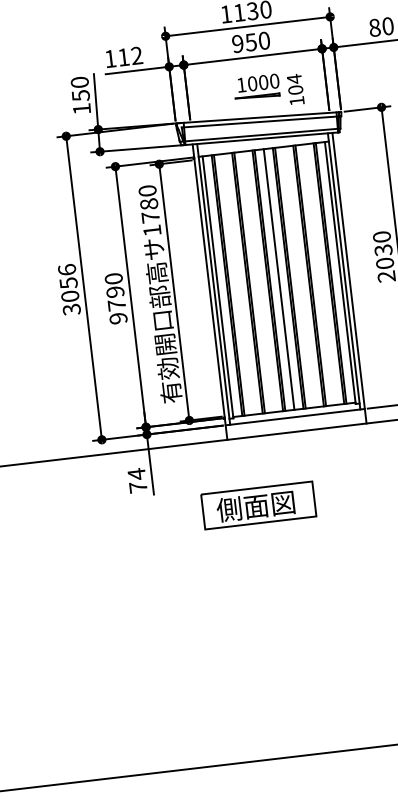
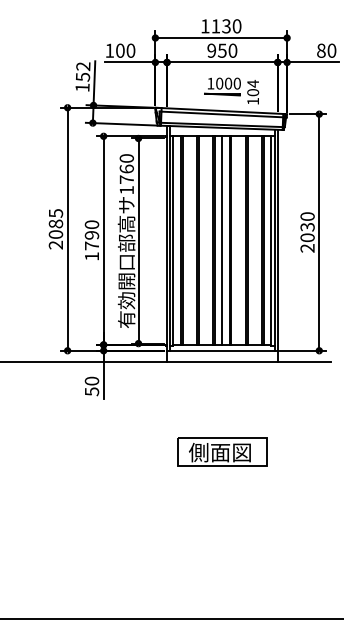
text: (130, 56) -> (125, 50), 112 -> 100
text: (79, 82) -> (83, 66), 150 -> 152
text: (148, 203) -> (126, 168), 1780 -> 1760
text: (68, 290) -> (55, 229), 3056 -> 2085
text: (117, 318) -> (91, 256), 9790 -> 1790
text: (136, 480) -> (91, 386), 74 -> 50
part: (258, 504) -> (222, 451), moved

